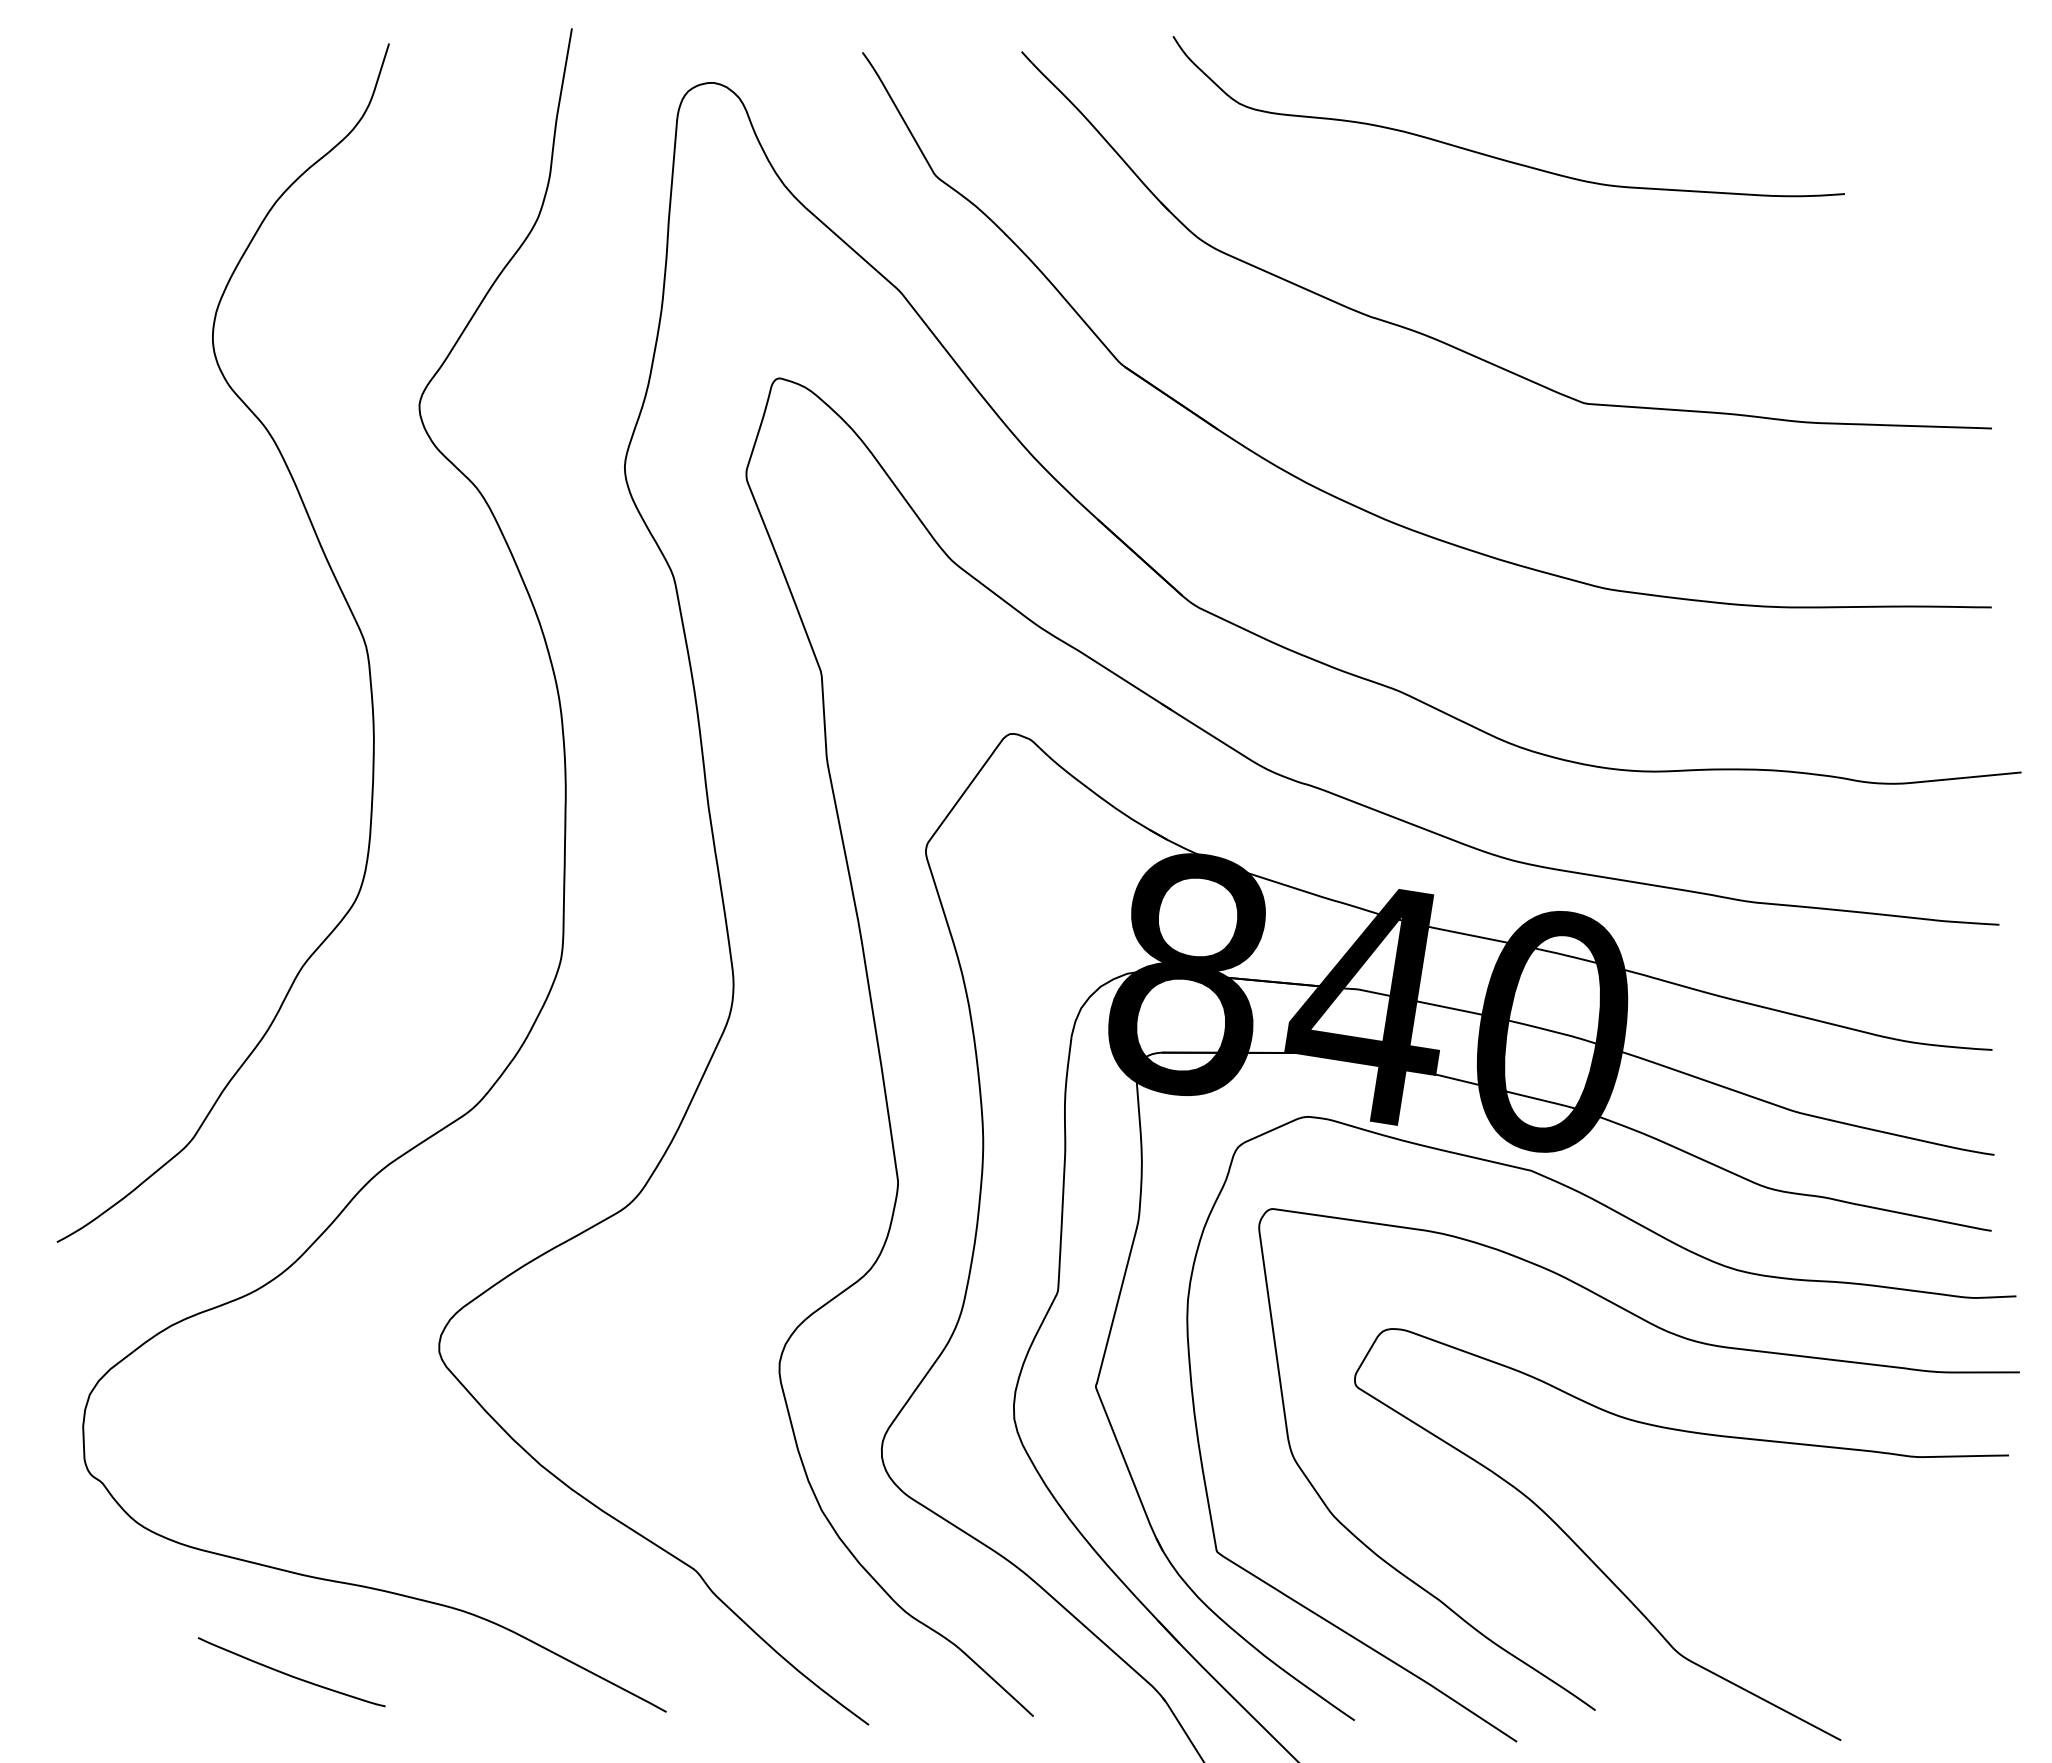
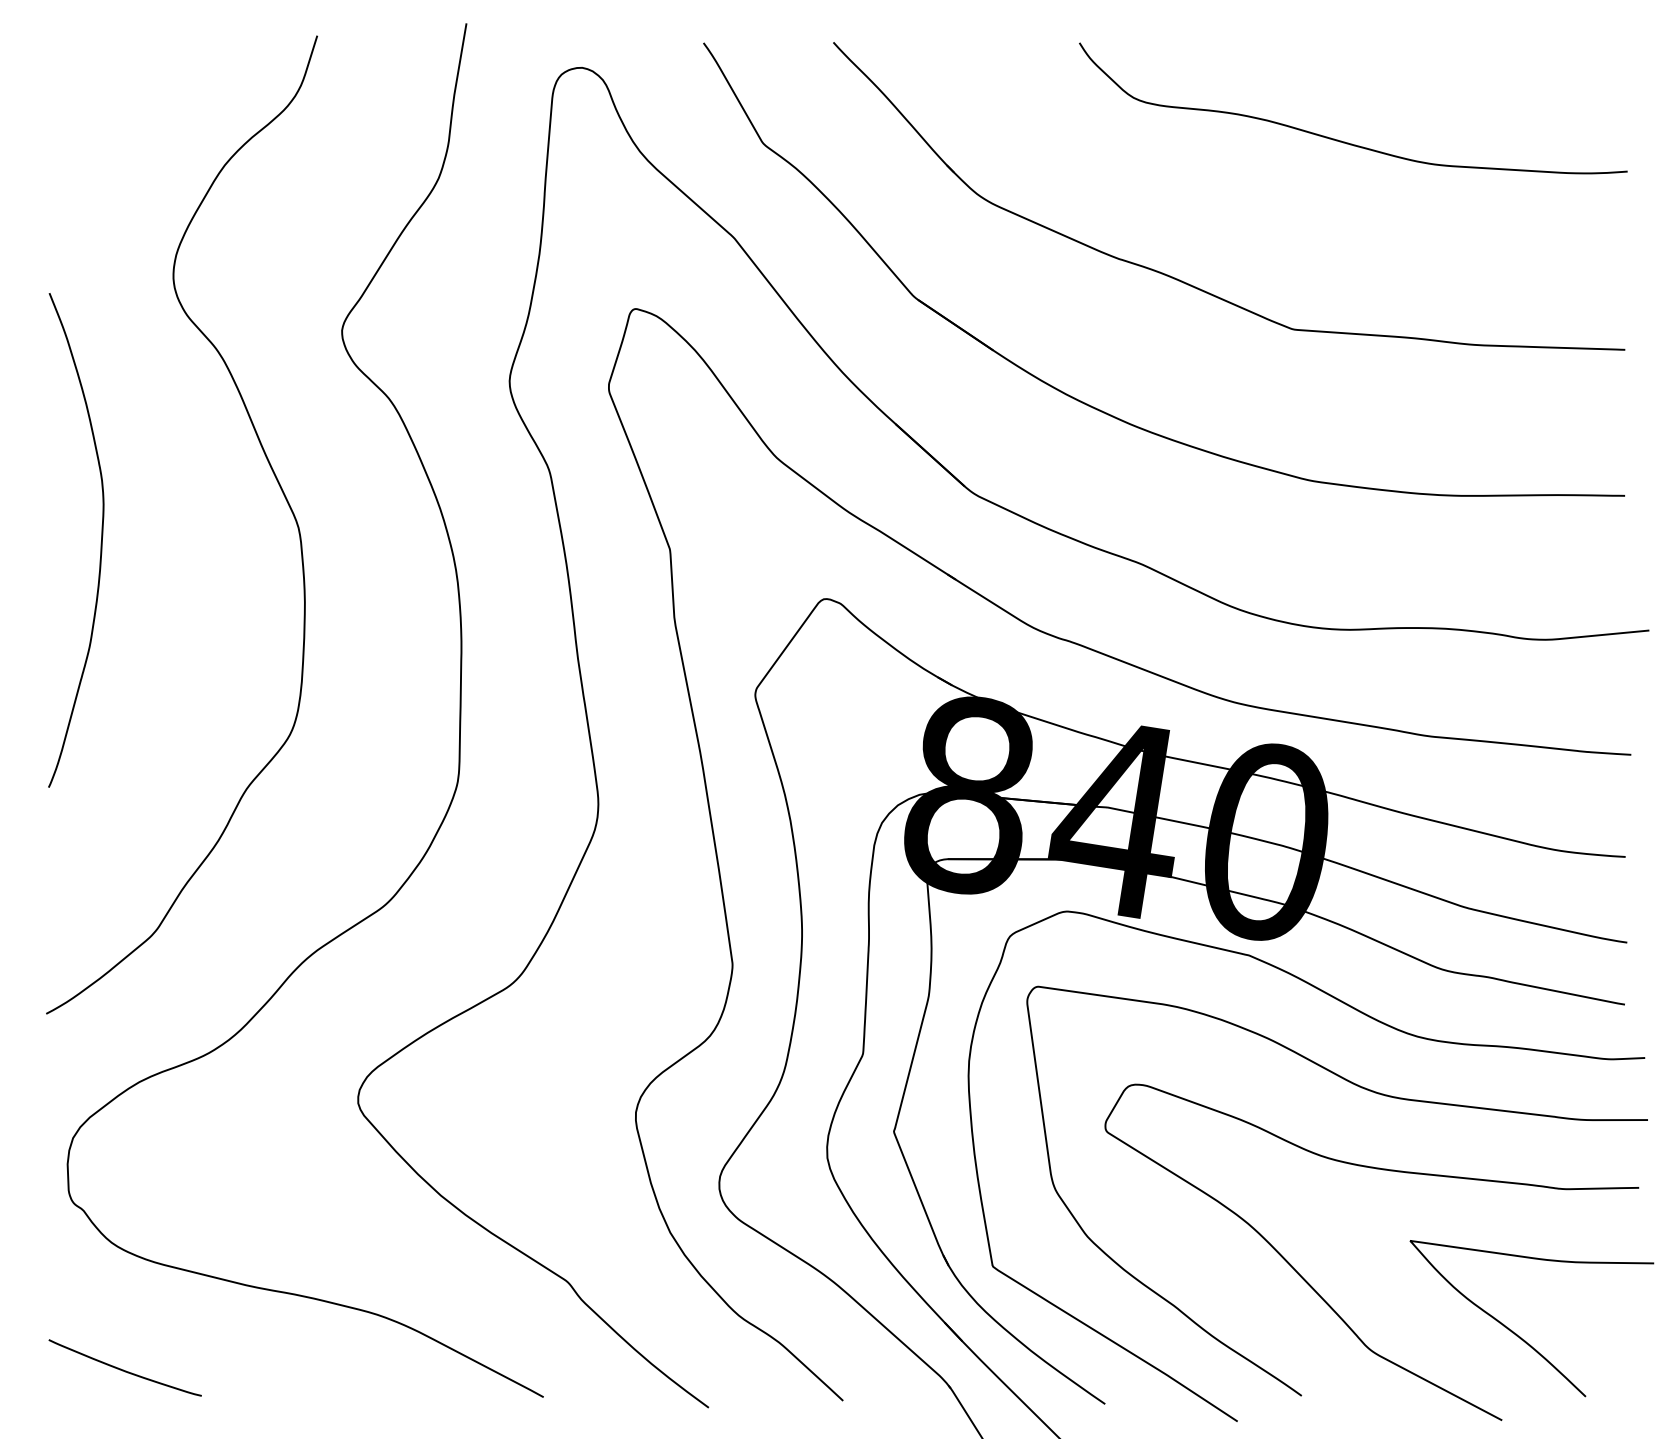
curve: (1495, 156) -> (1342, 140), moved
curve: (124, 661) -> (101, 539), added
curve: (1860, 1635) -> (1517, 1334), added
curve: (290, 1674) -> (124, 1369), moved

